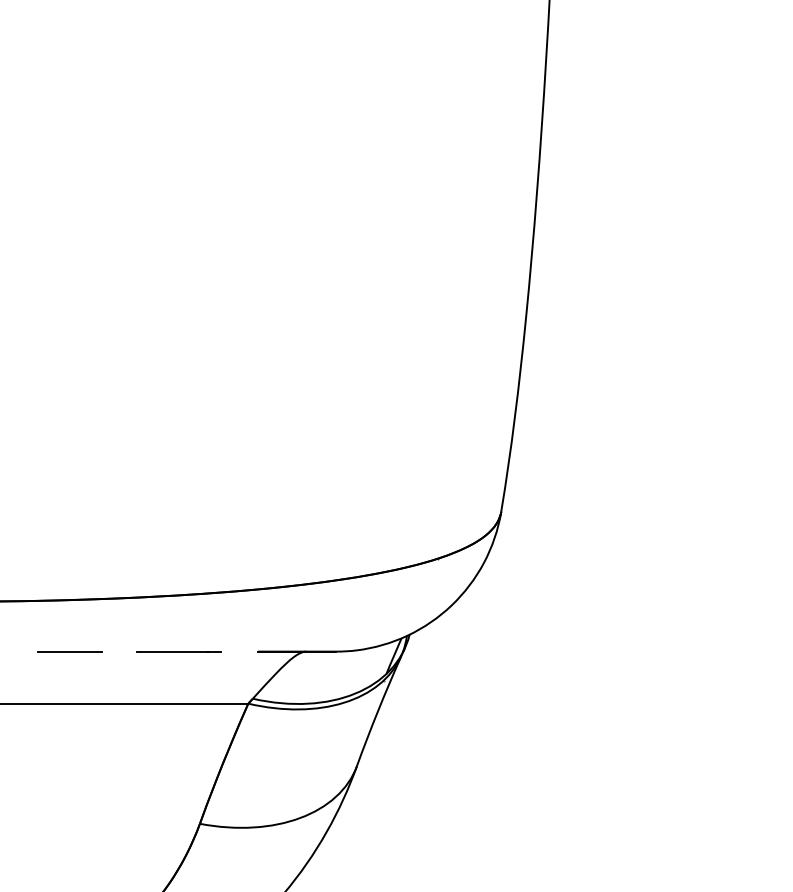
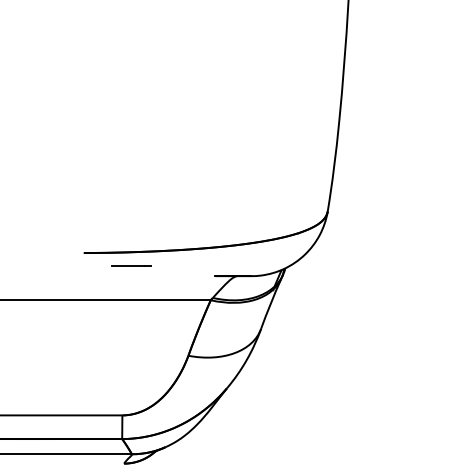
line: (178, 650) -> (131, 265), moved
line: (70, 652) -> (128, 276), removed

